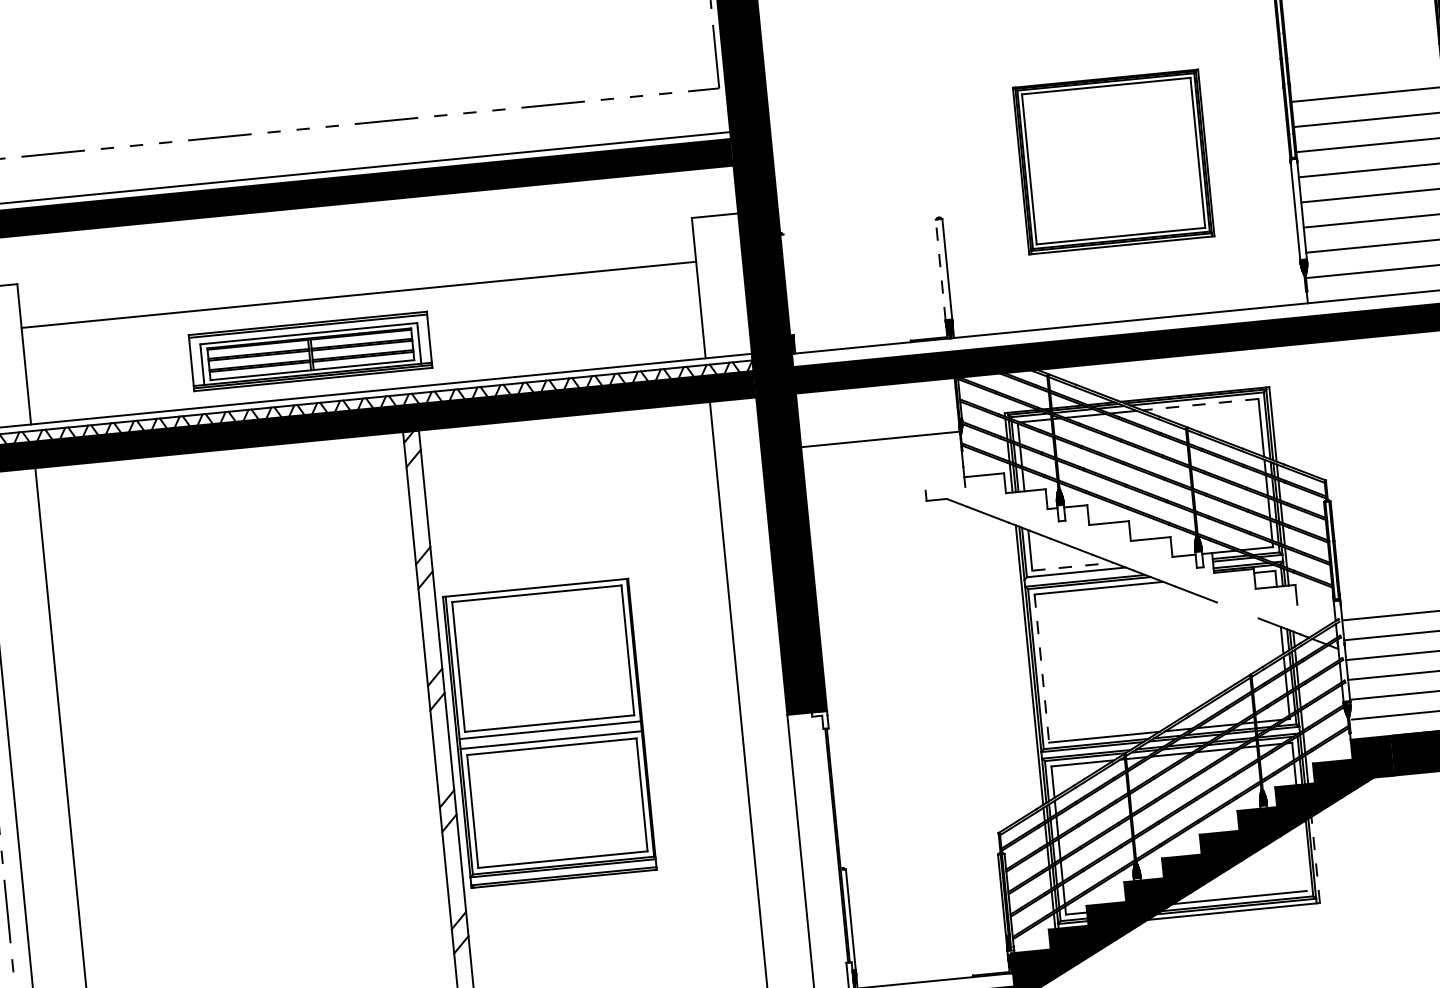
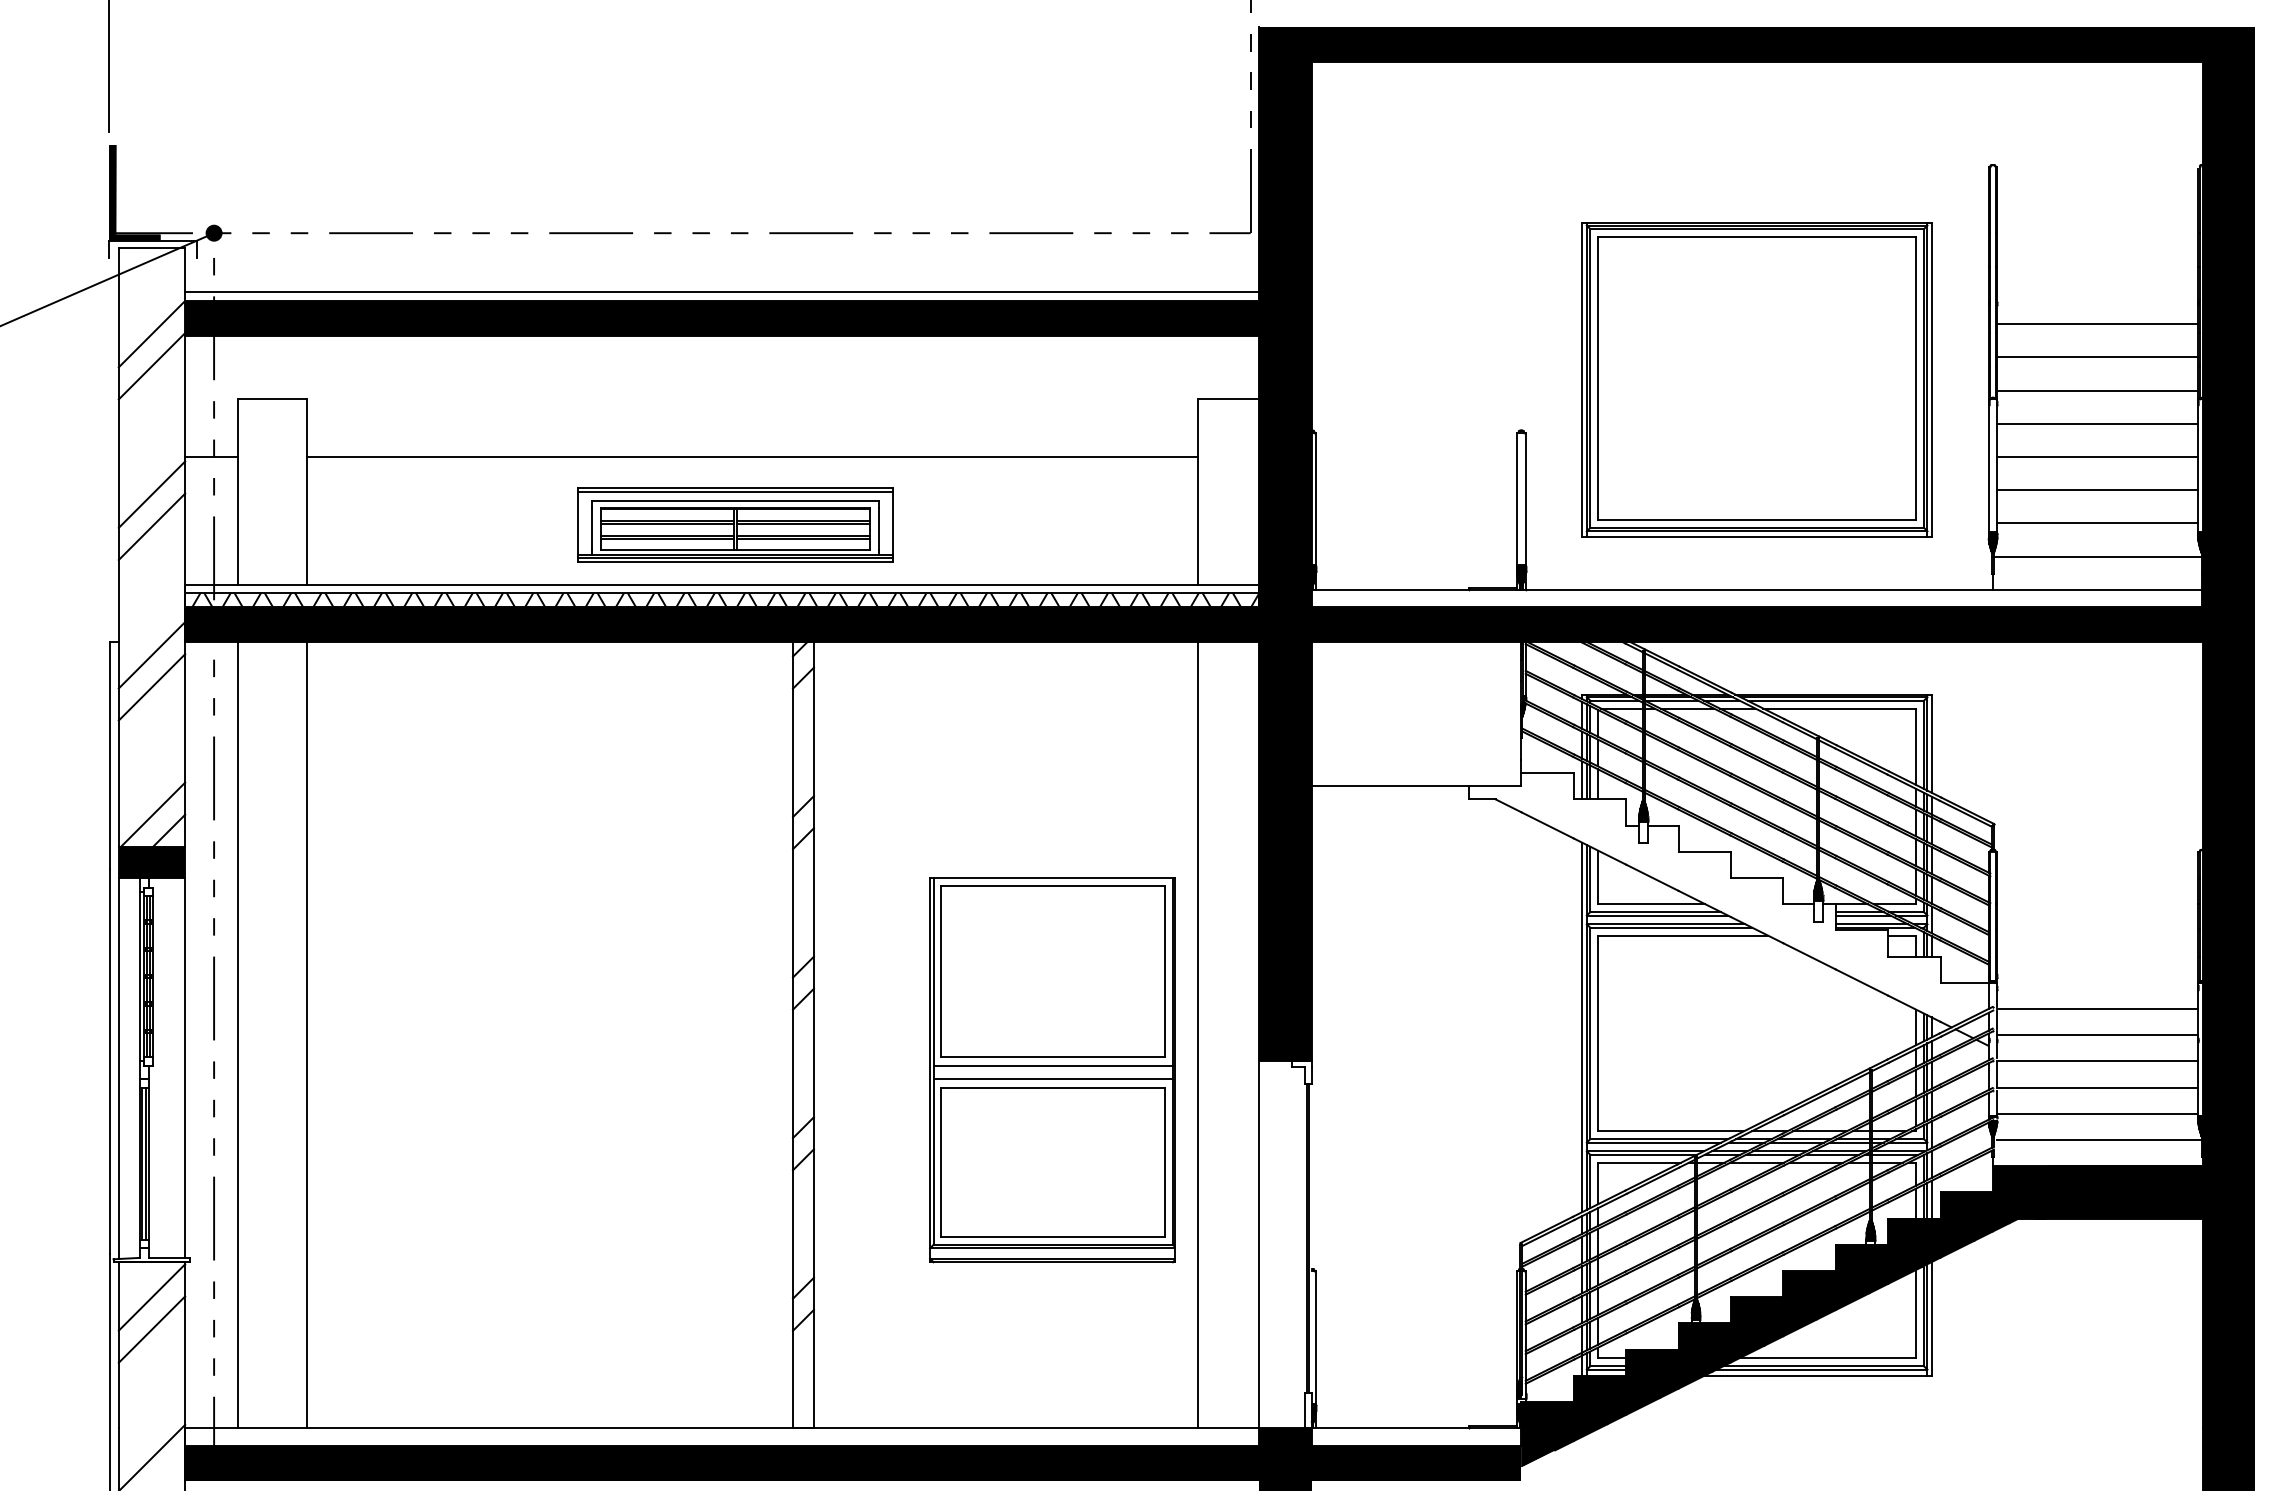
part: (1113, 161) -> (1756, 379), size x1.43
line: (940, 269) -> (1516, 498), dashed -> solid
line: (788, 284) -> (1316, 498), added
part: (310, 351) -> (735, 524), moved
line: (1200, 404) -> (1839, 708), dashed -> solid
line: (880, 439) -> (1416, 786), moved
line: (1072, 566) -> (1651, 904), dashed -> solid
line: (1077, 574) -> (1656, 915), added
line: (1315, 602) -> (1964, 982), added
line: (1237, 610) -> (1861, 982), added
line: (1042, 668) -> (1598, 1033), dashed -> solid
part: (549, 733) -> (1052, 1070), moved
line: (1303, 857) -> (1916, 1313), added
line: (1315, 859) -> (1931, 1318), dashed -> solid

